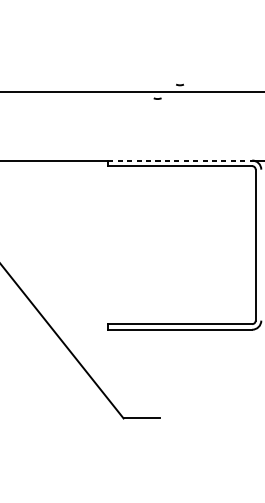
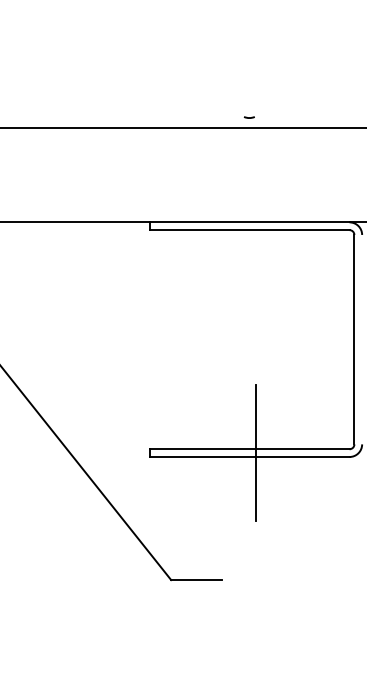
arc: (157, 98) -> (217, 136), removed
line: (180, 160) -> (249, 222), dashed -> solid
line: (185, 326) -> (256, 452), added

